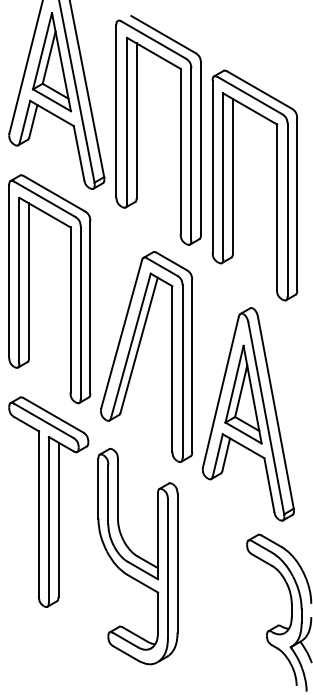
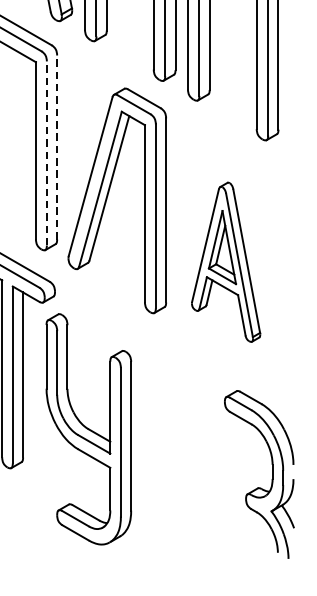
line: (90, 306) -> (57, 146), solid -> dashed
line: (80, 312) -> (46, 153), solid -> dashed
part: (247, 414) -> (225, 262), size x0.7
part: (137, 556) -> (88, 429), moved

